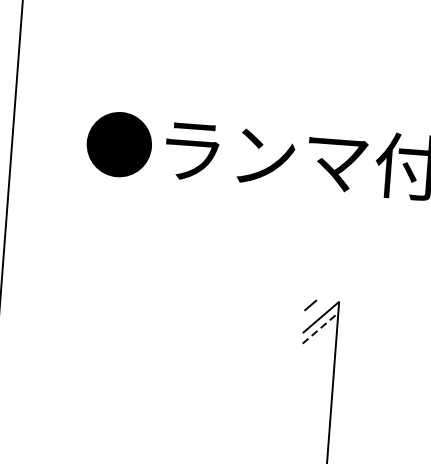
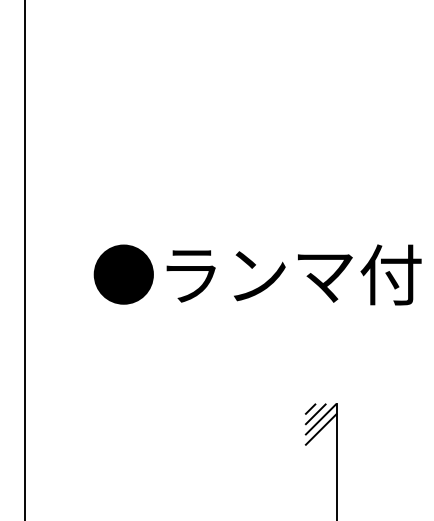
line: (315, 311) -> (315, 414), added
line: (320, 328) -> (321, 429), dashed -> solid

